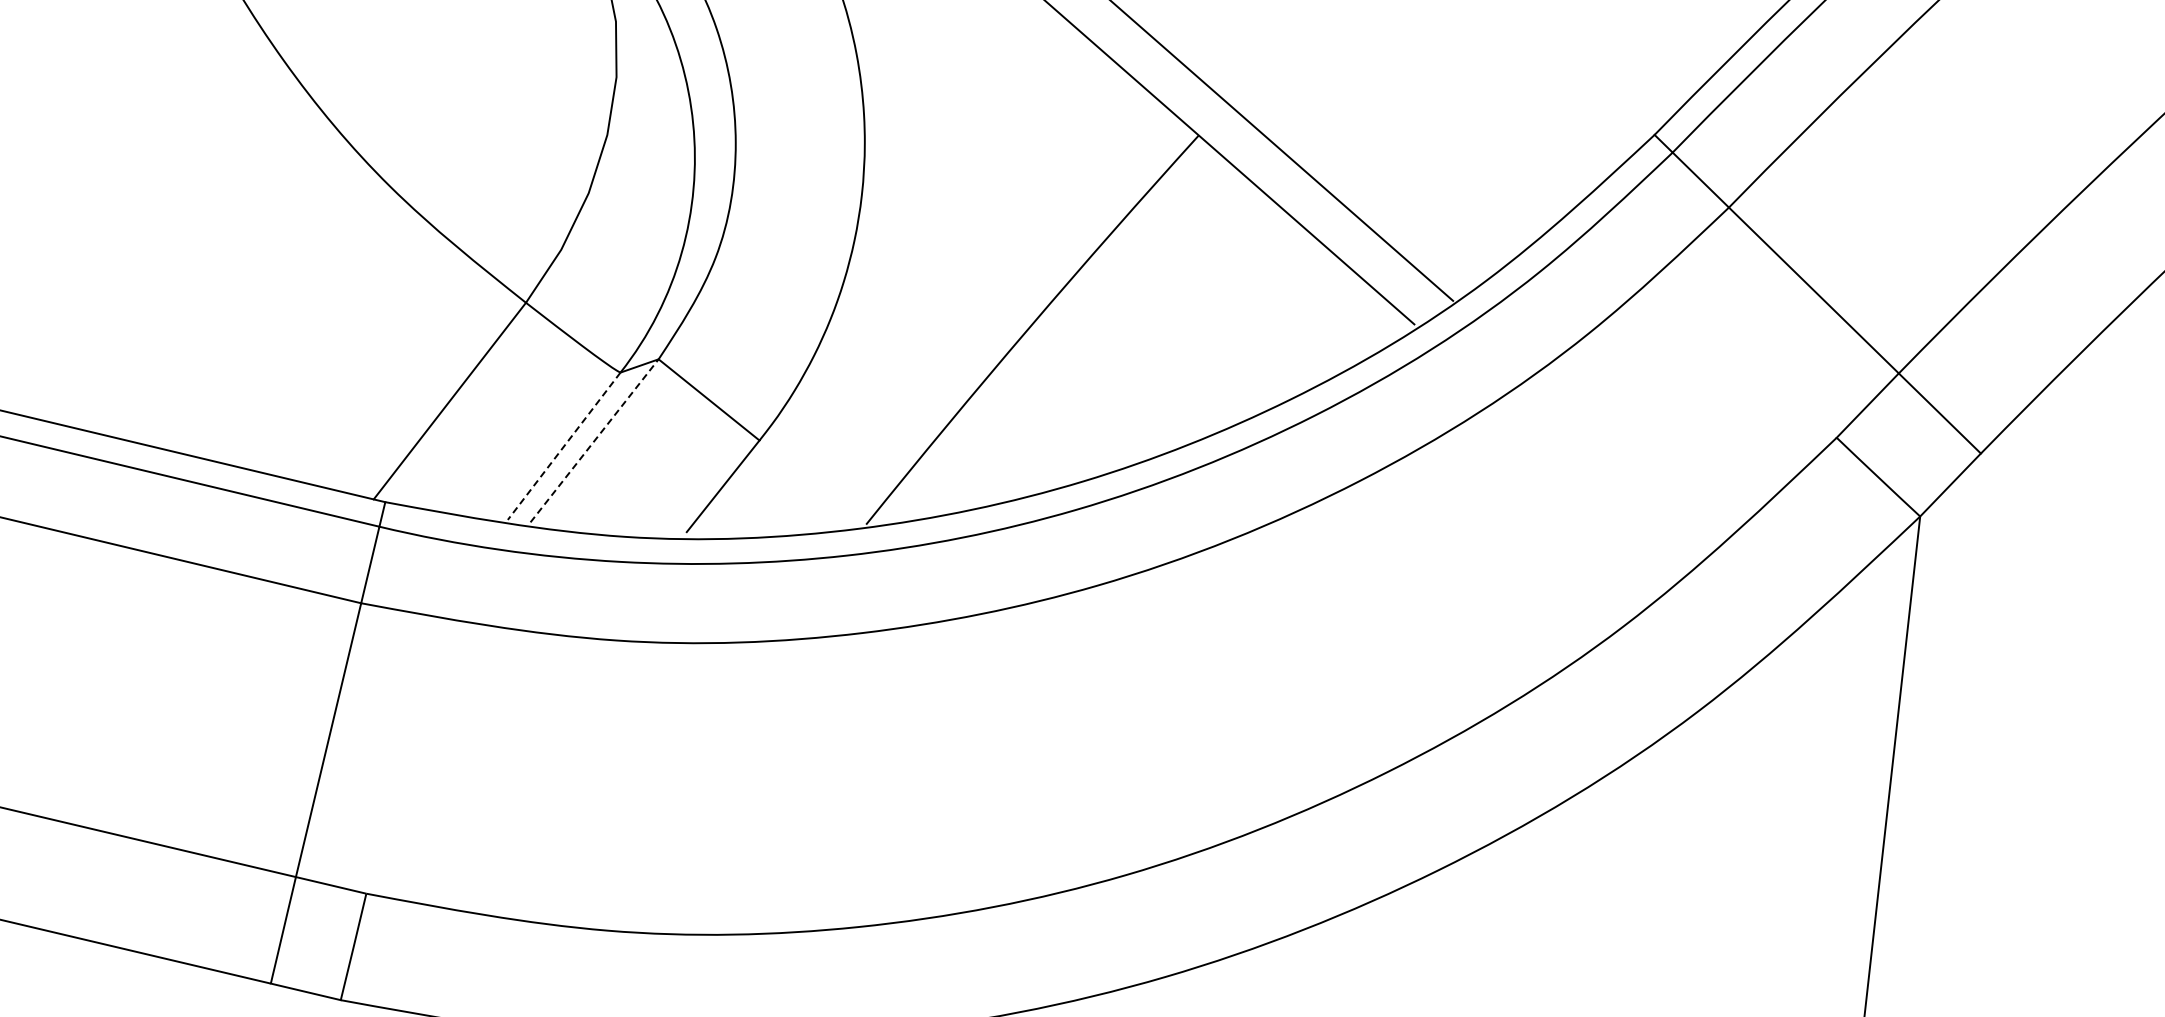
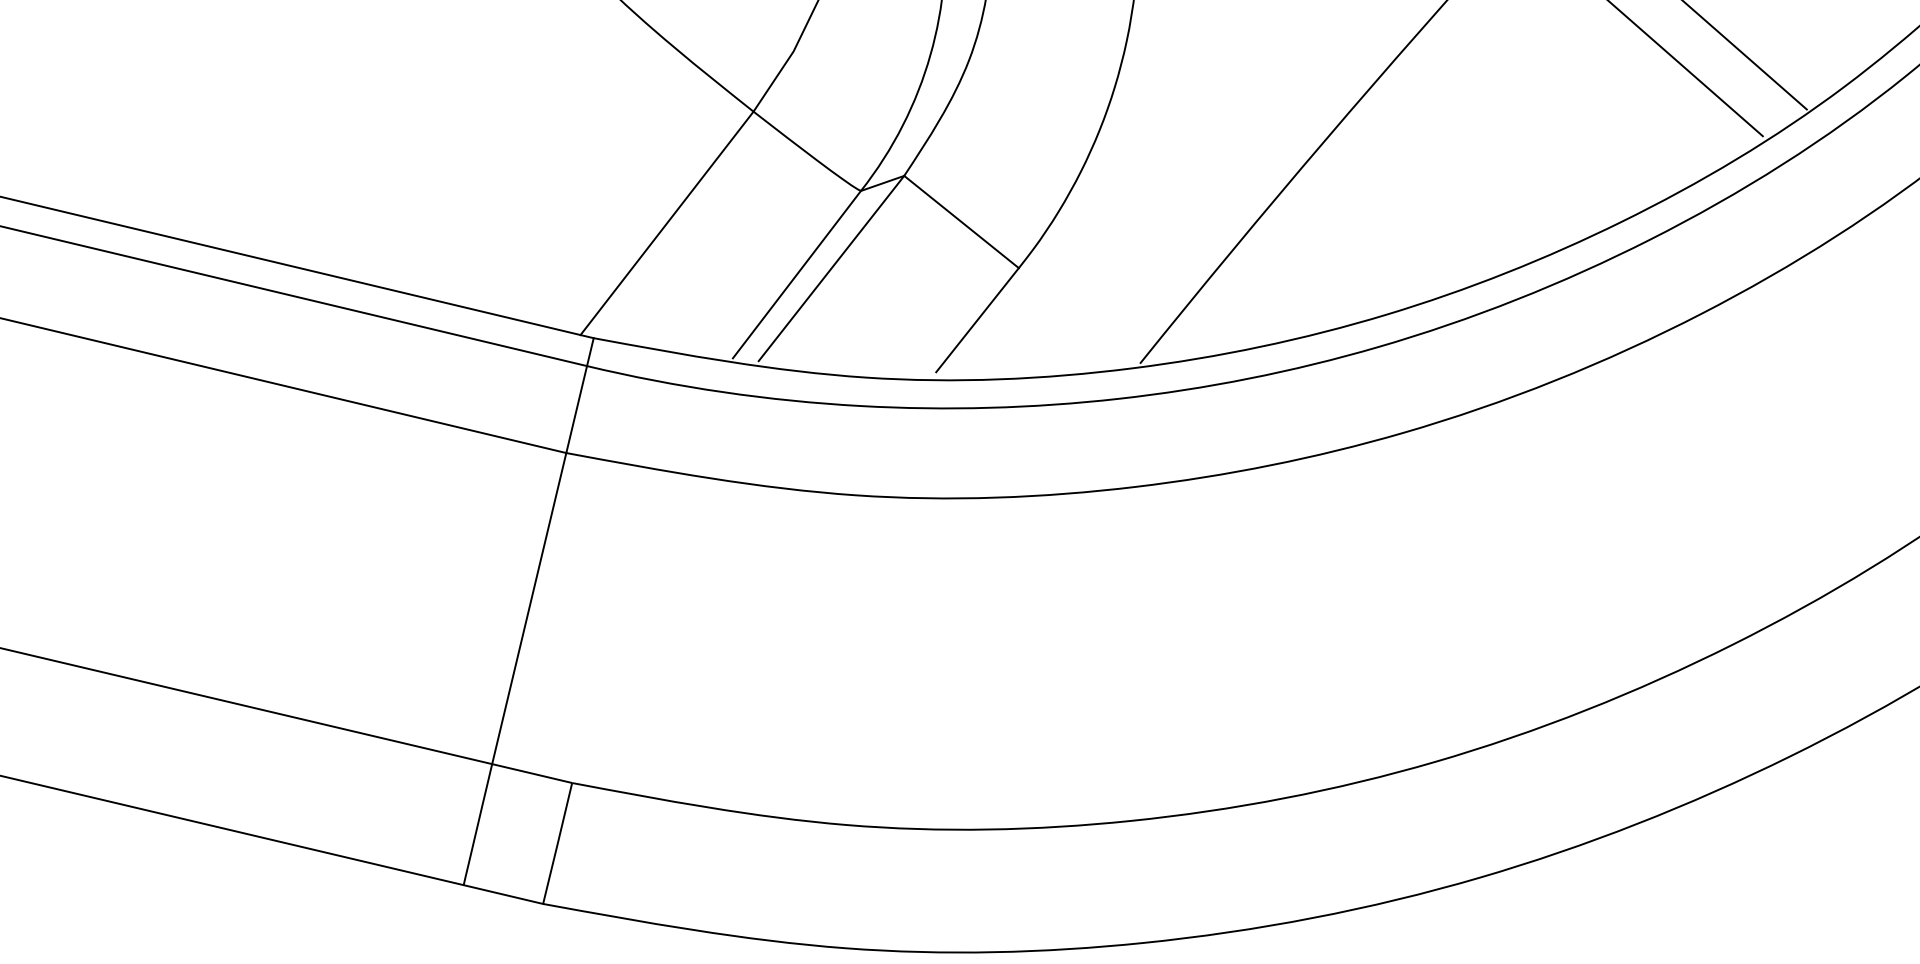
line: (594, 440) -> (831, 268), dashed -> solid
line: (564, 446) -> (797, 274), dashed -> solid

